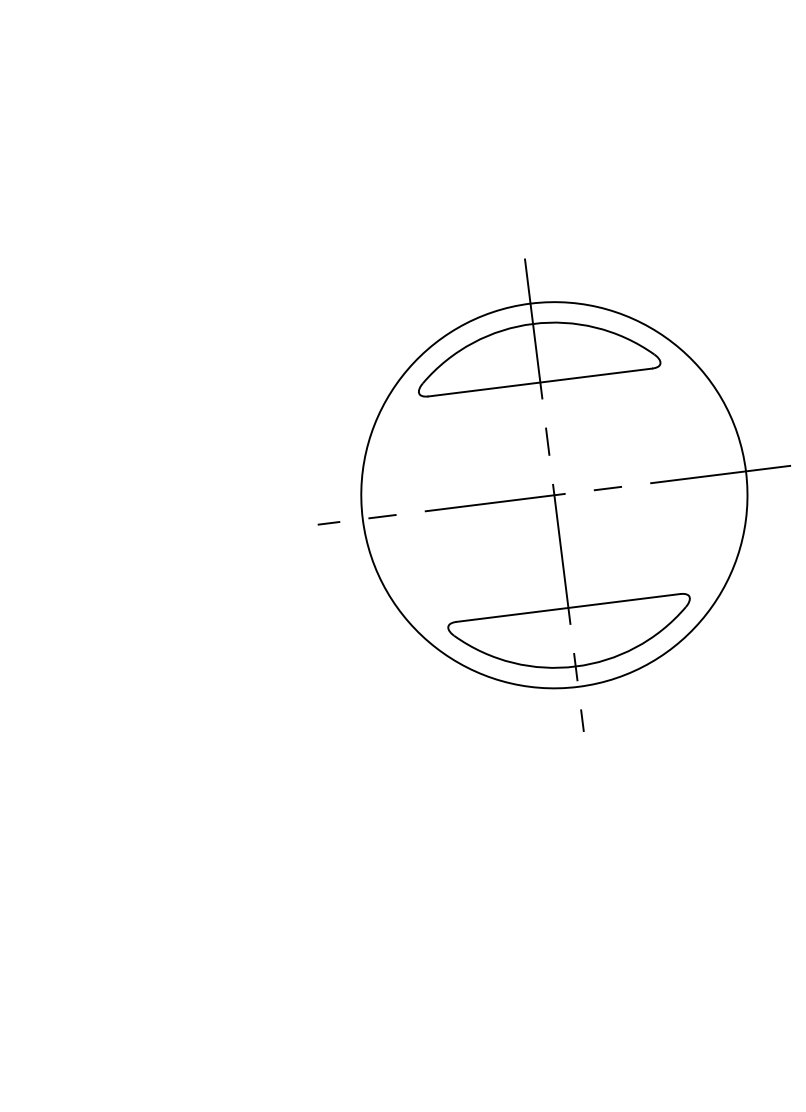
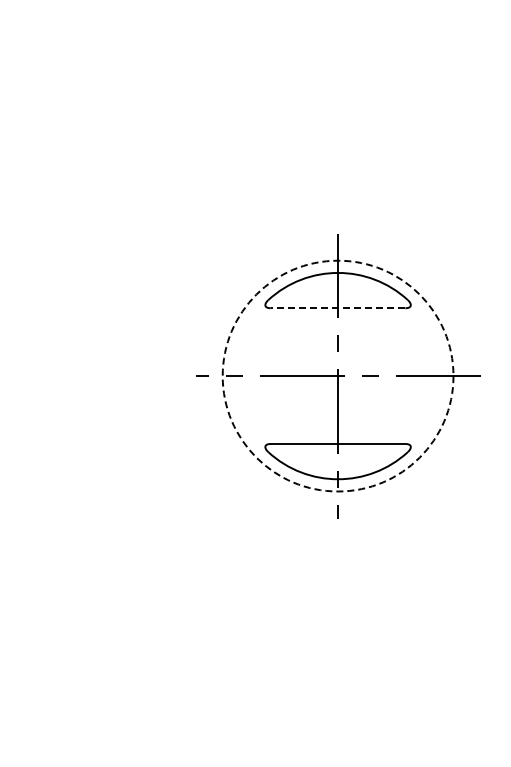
line: (539, 383) -> (337, 308), solid -> dashed
circle: (553, 494) -> (337, 375), solid -> dashed

